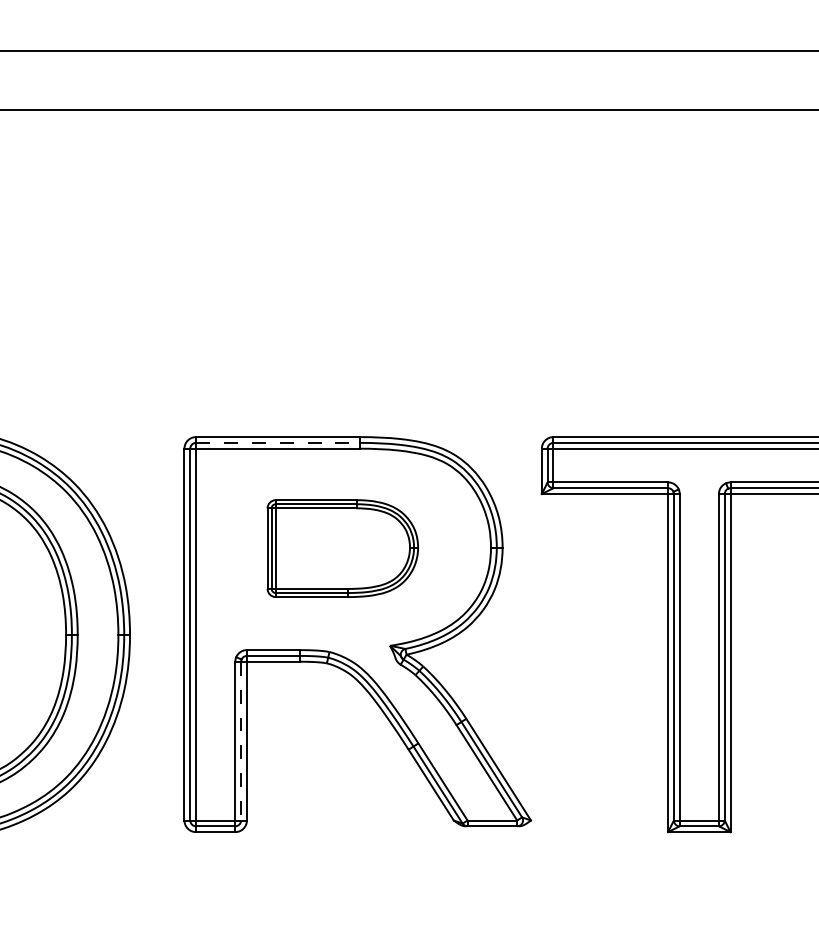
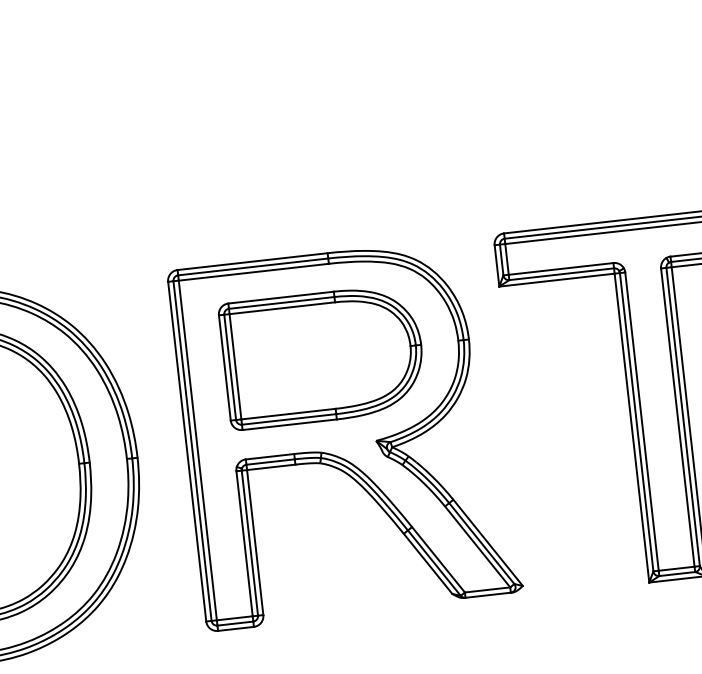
line: (278, 442) -> (253, 266), dashed -> solid
part: (342, 548) -> (322, 356), size x1.43
line: (241, 741) -> (250, 543), dashed -> solid

